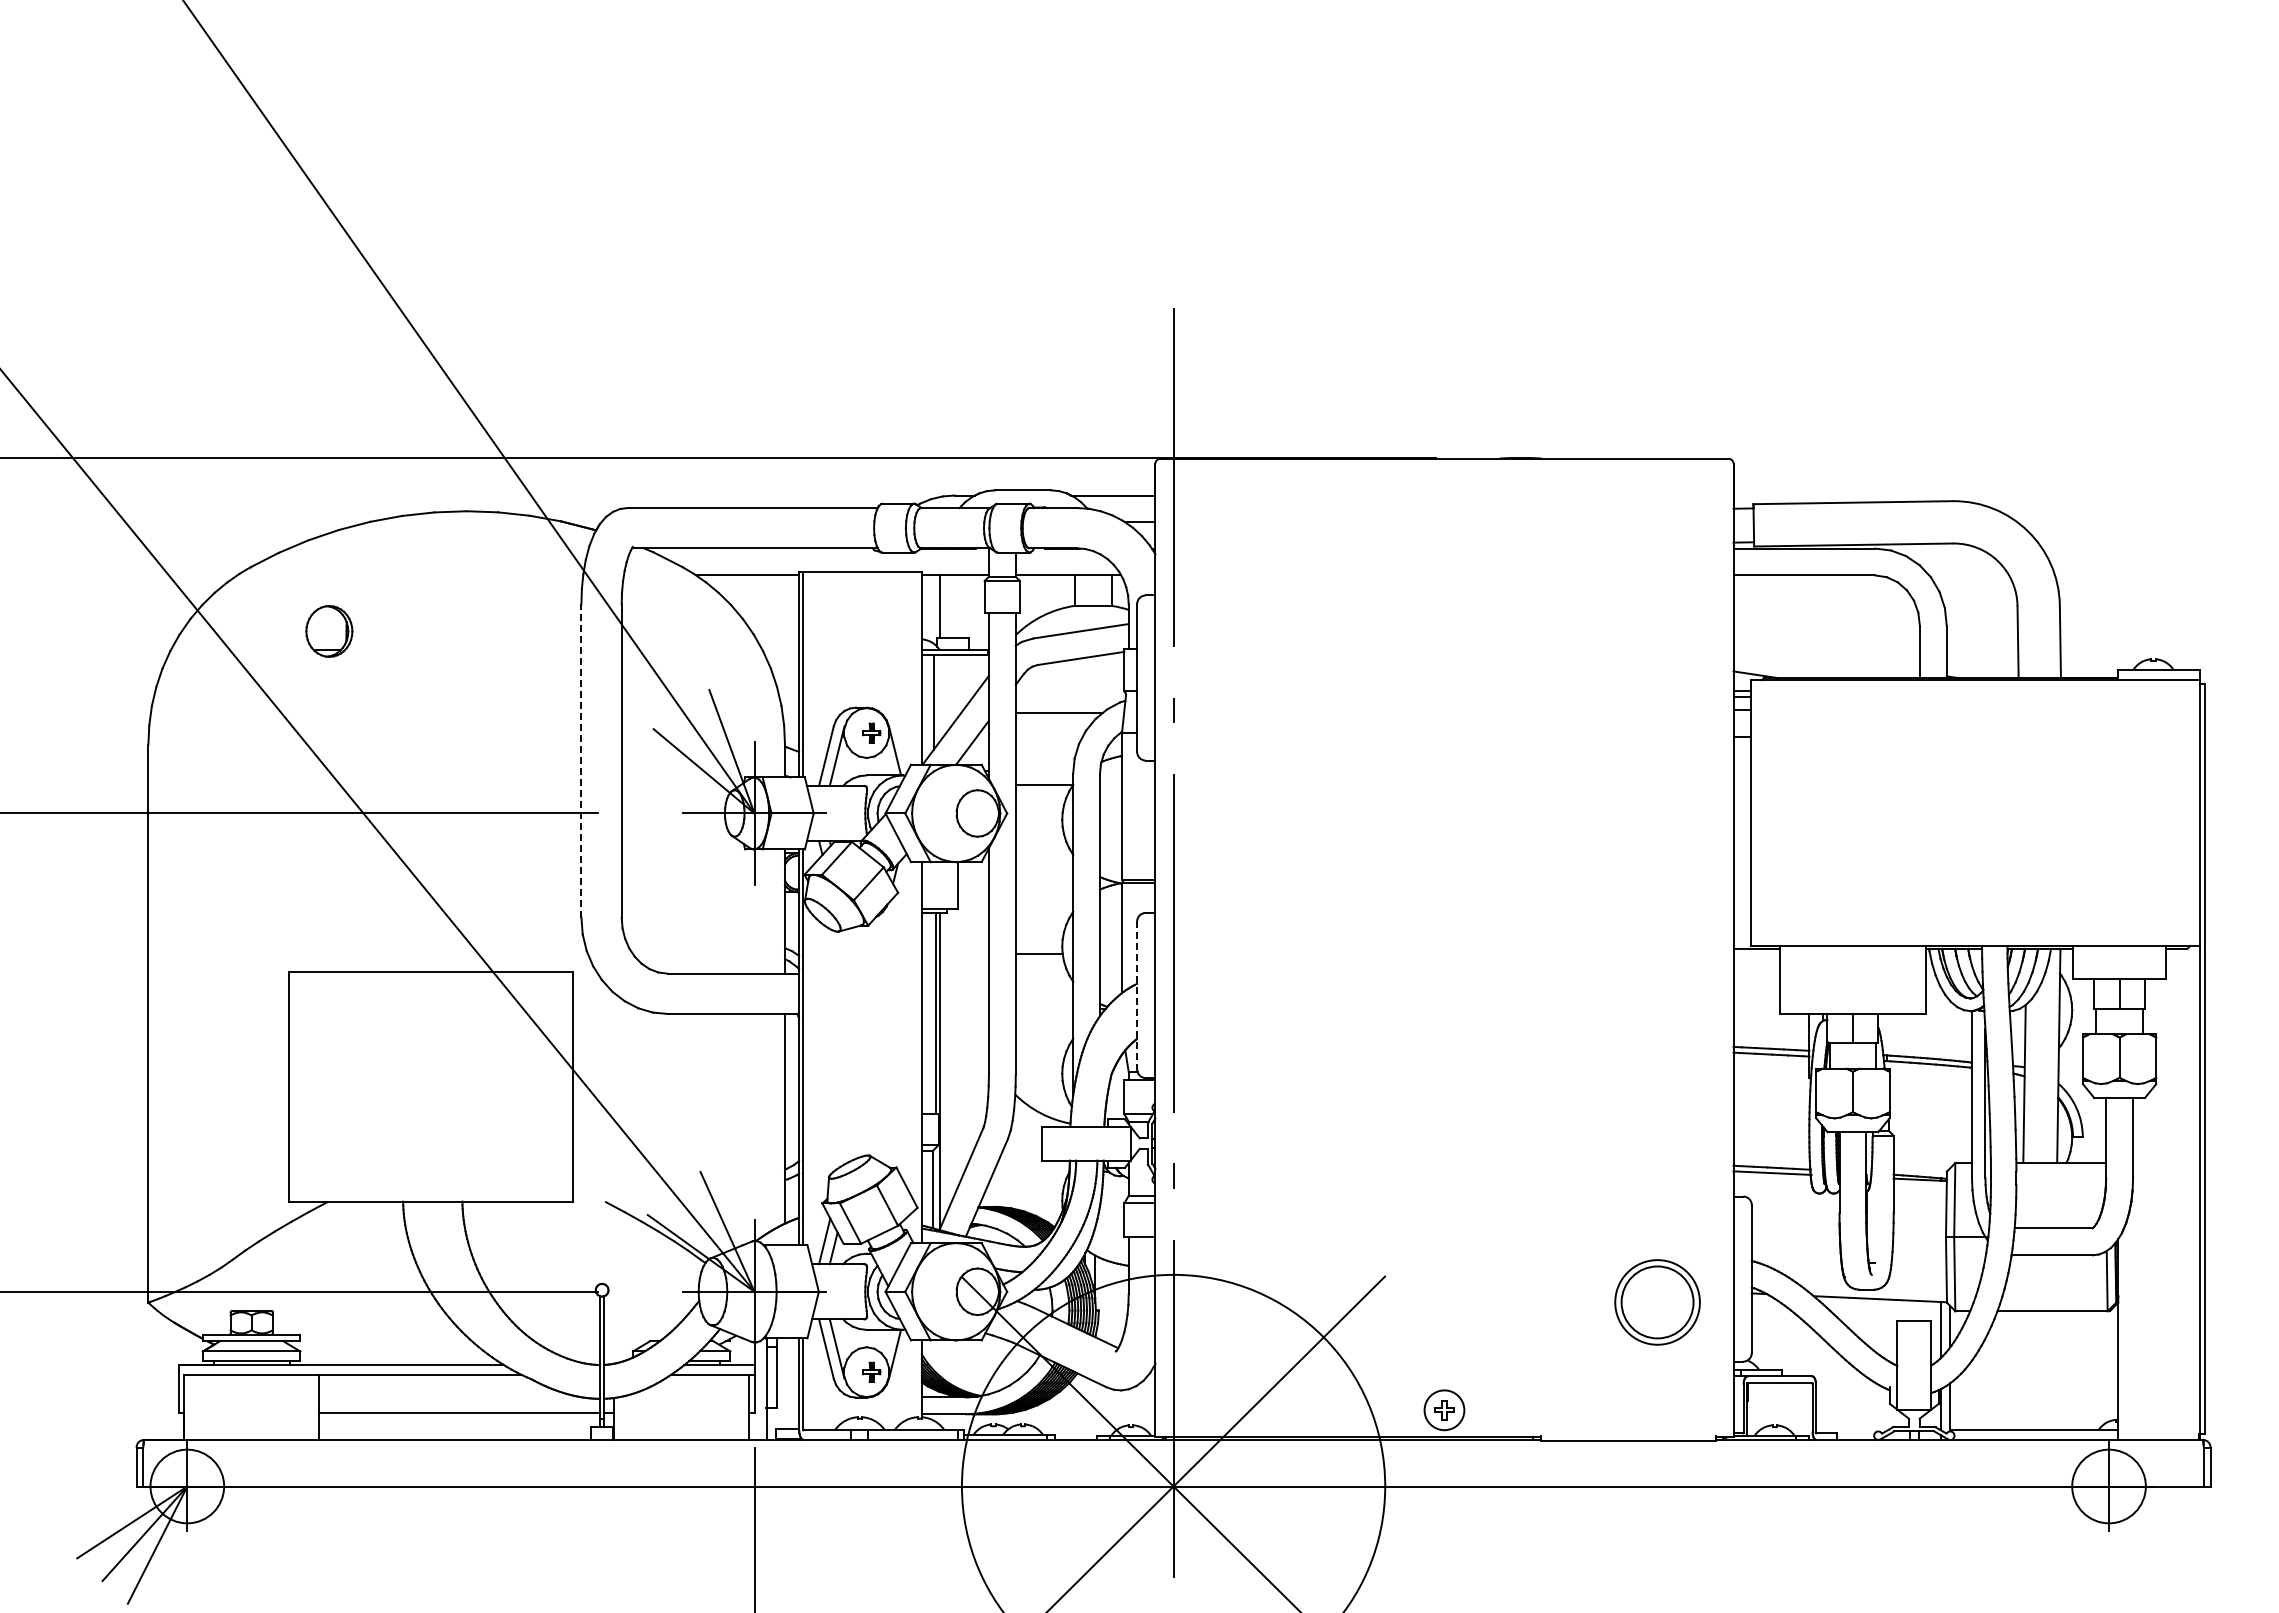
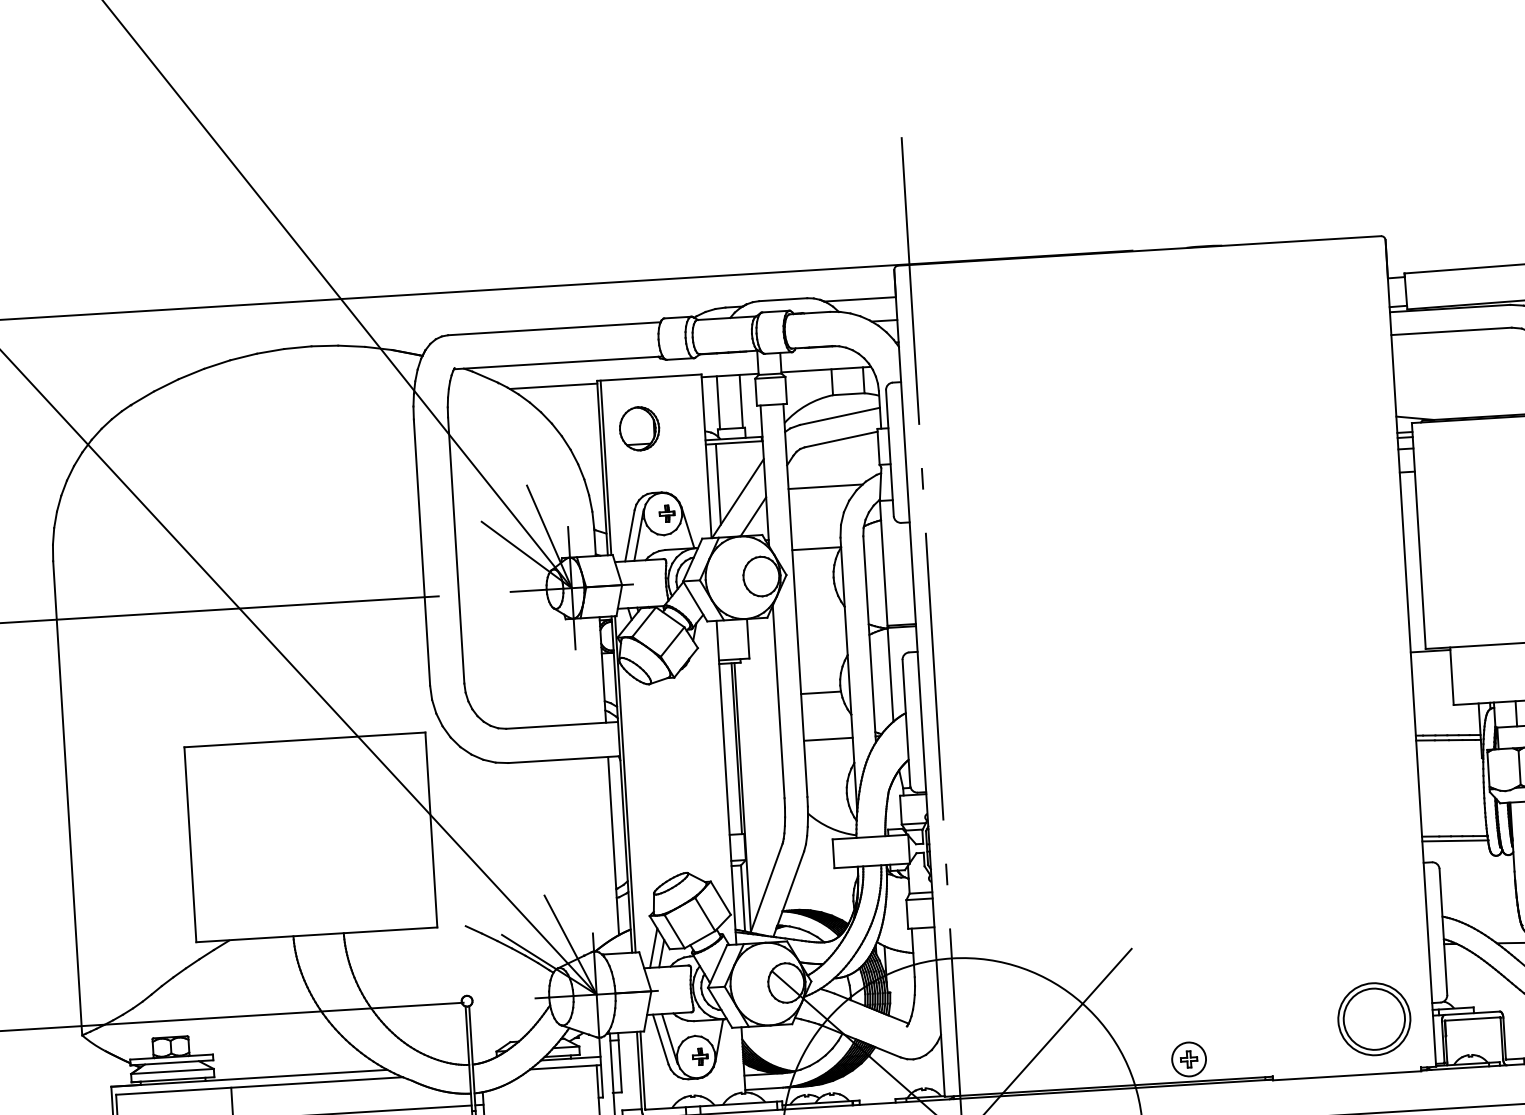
line: (966, 606) -> (741, 401), added
part: (329, 631) -> (639, 428), moved
line: (581, 760) -> (422, 552), dashed -> solid
line: (1137, 995) -> (906, 722), dashed -> solid
line: (1044, 1009) -> (828, 739), added
part: (1657, 1302) -> (1374, 1019), moved

